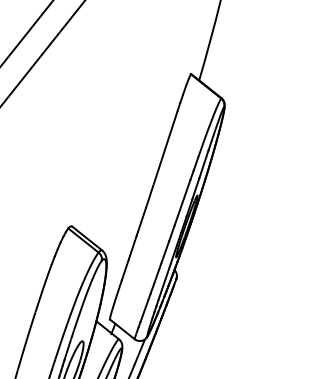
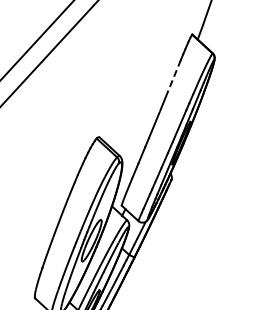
line: (170, 134) -> (174, 76), solid -> dashed

